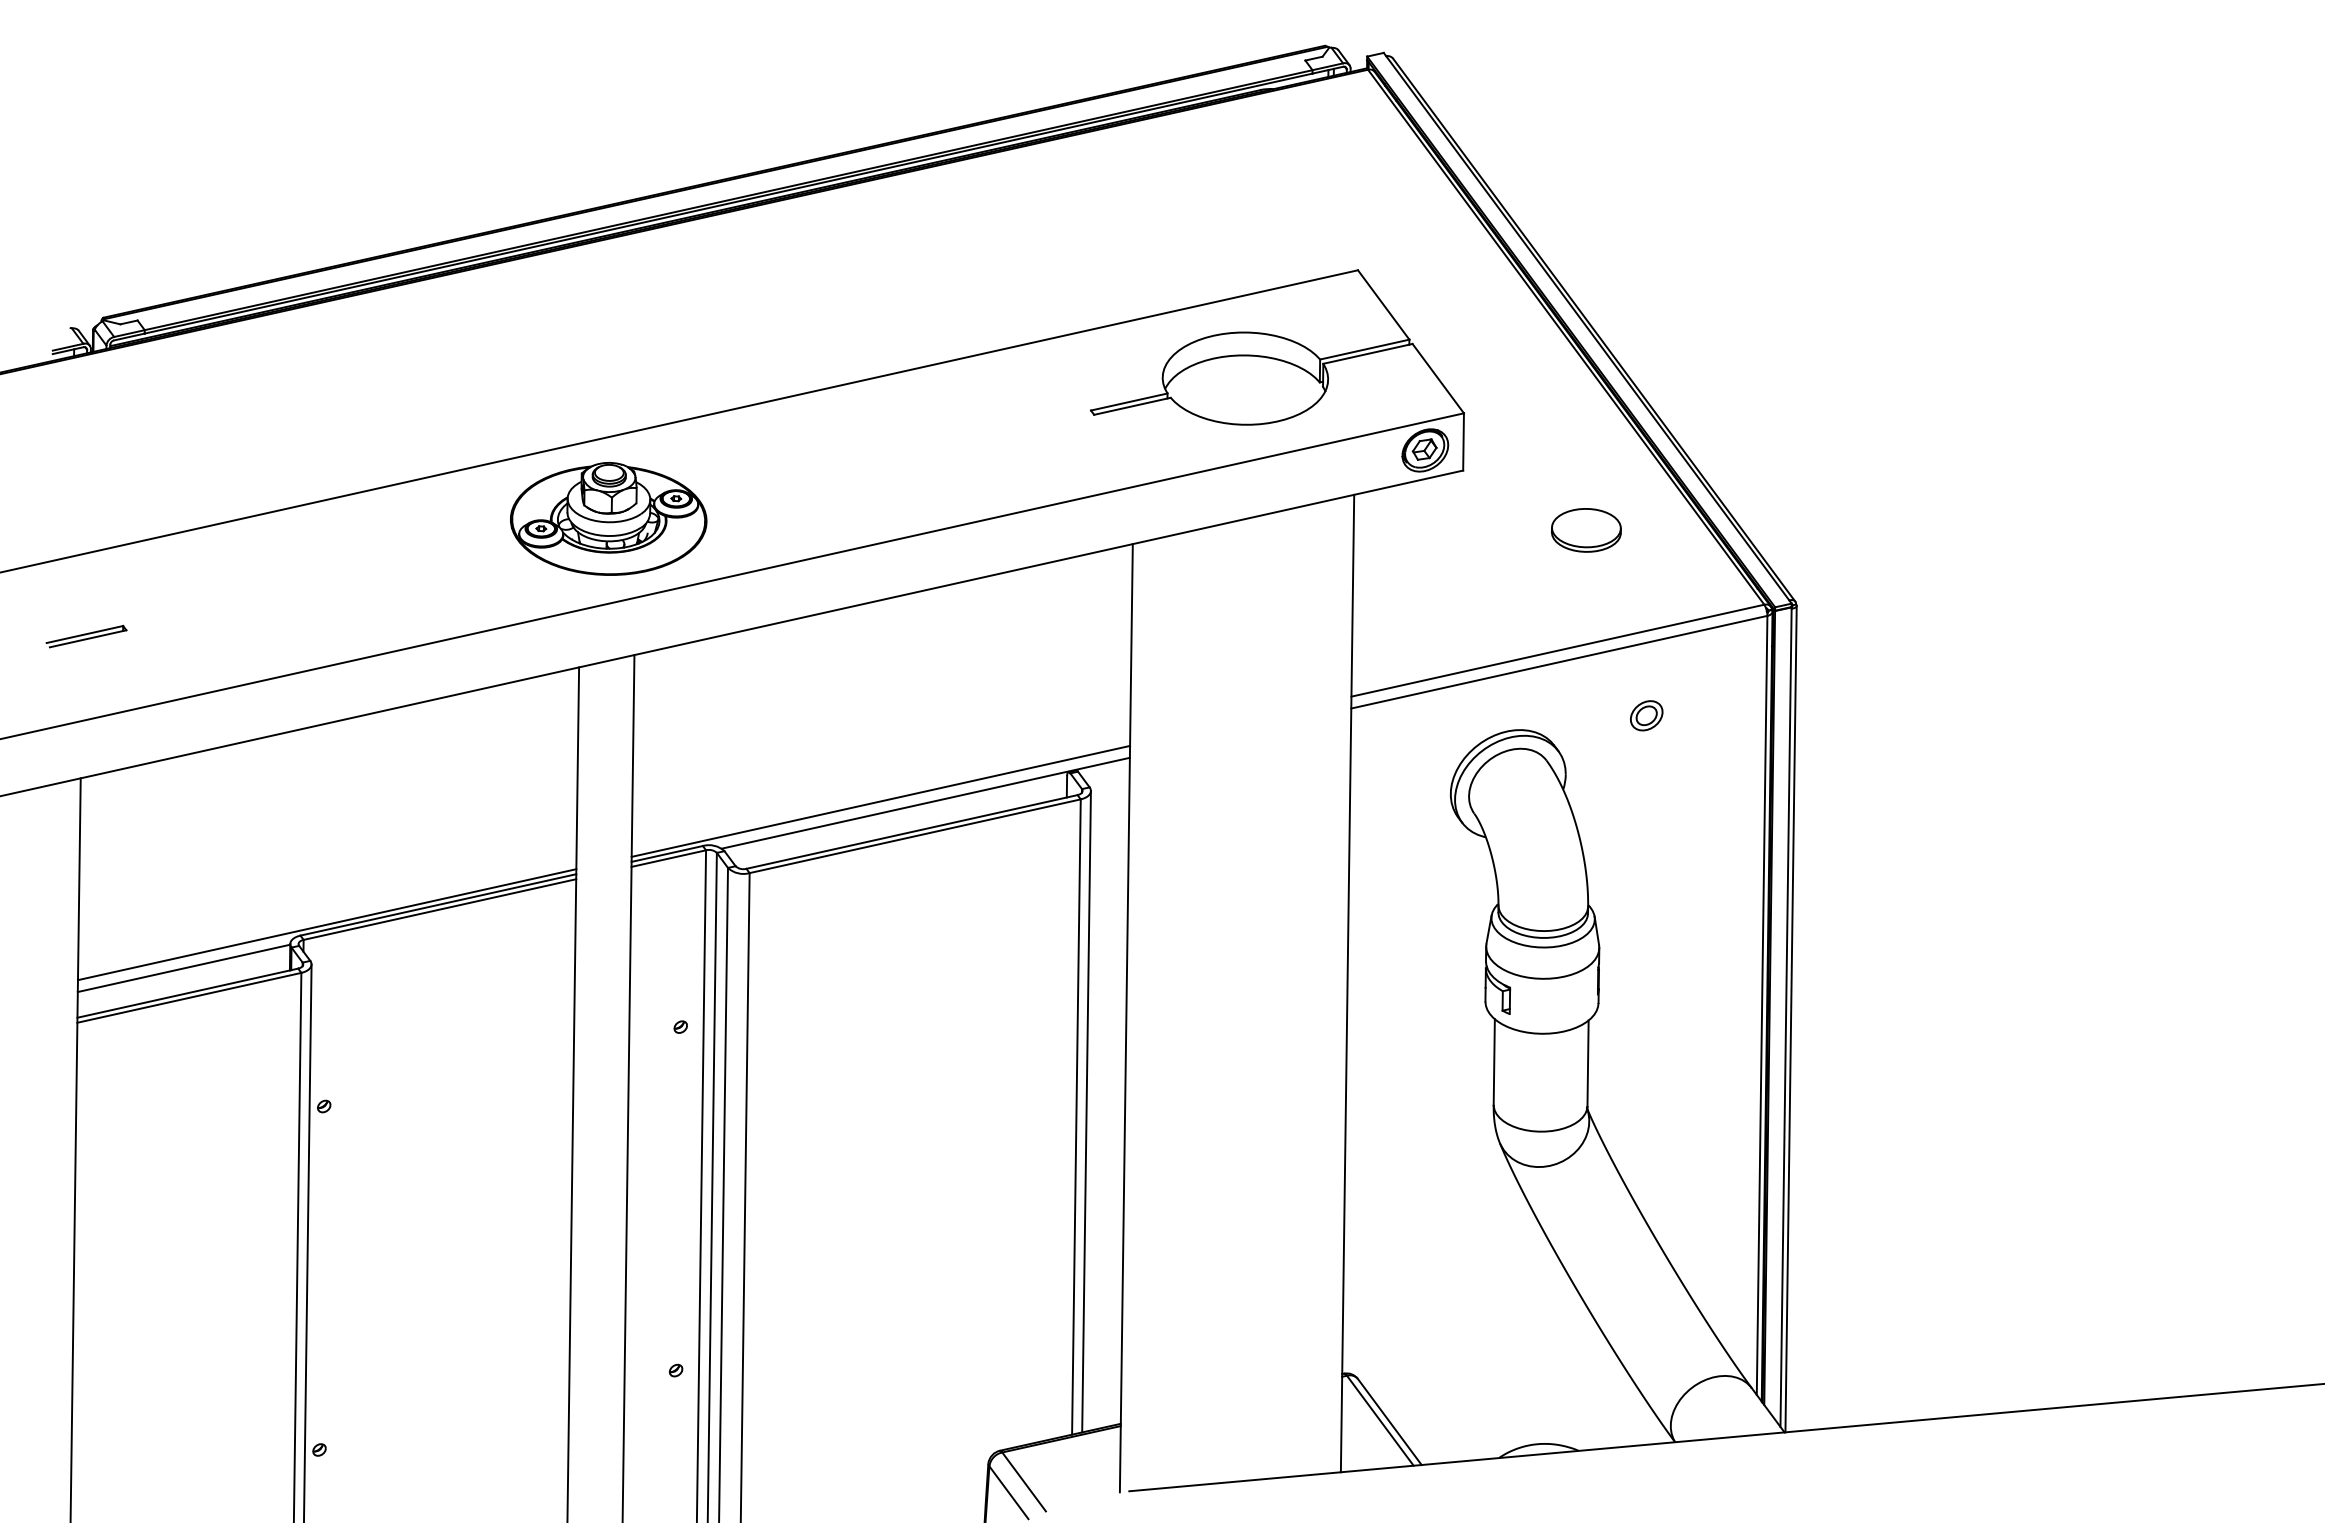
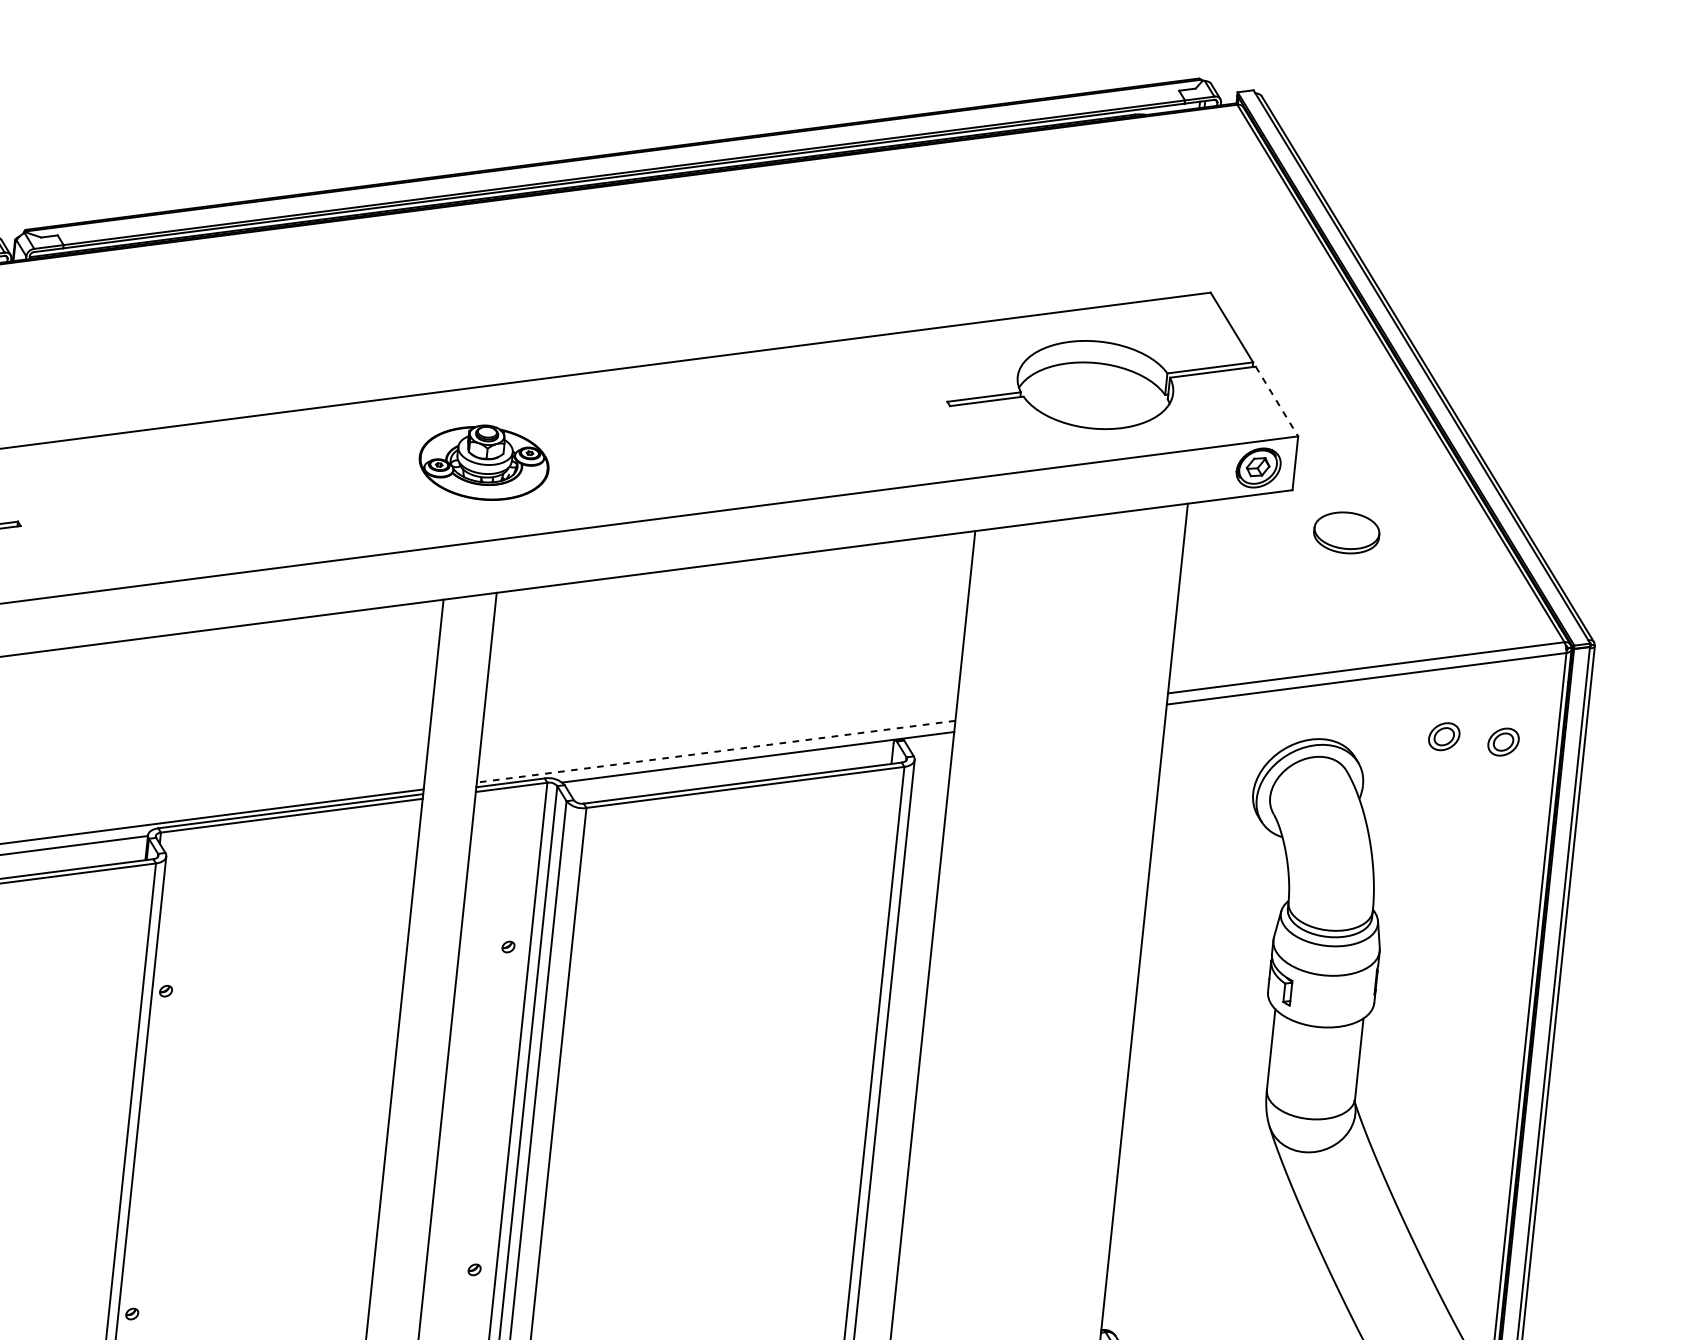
line: (1438, 379) -> (1277, 402), solid -> dashed
part: (608, 518) -> (484, 462), size x0.7
part: (1586, 530) -> (1346, 533), moved
part: (1709, 715) -> (1503, 741), added
line: (880, 801) -> (715, 751), solid -> dashed

